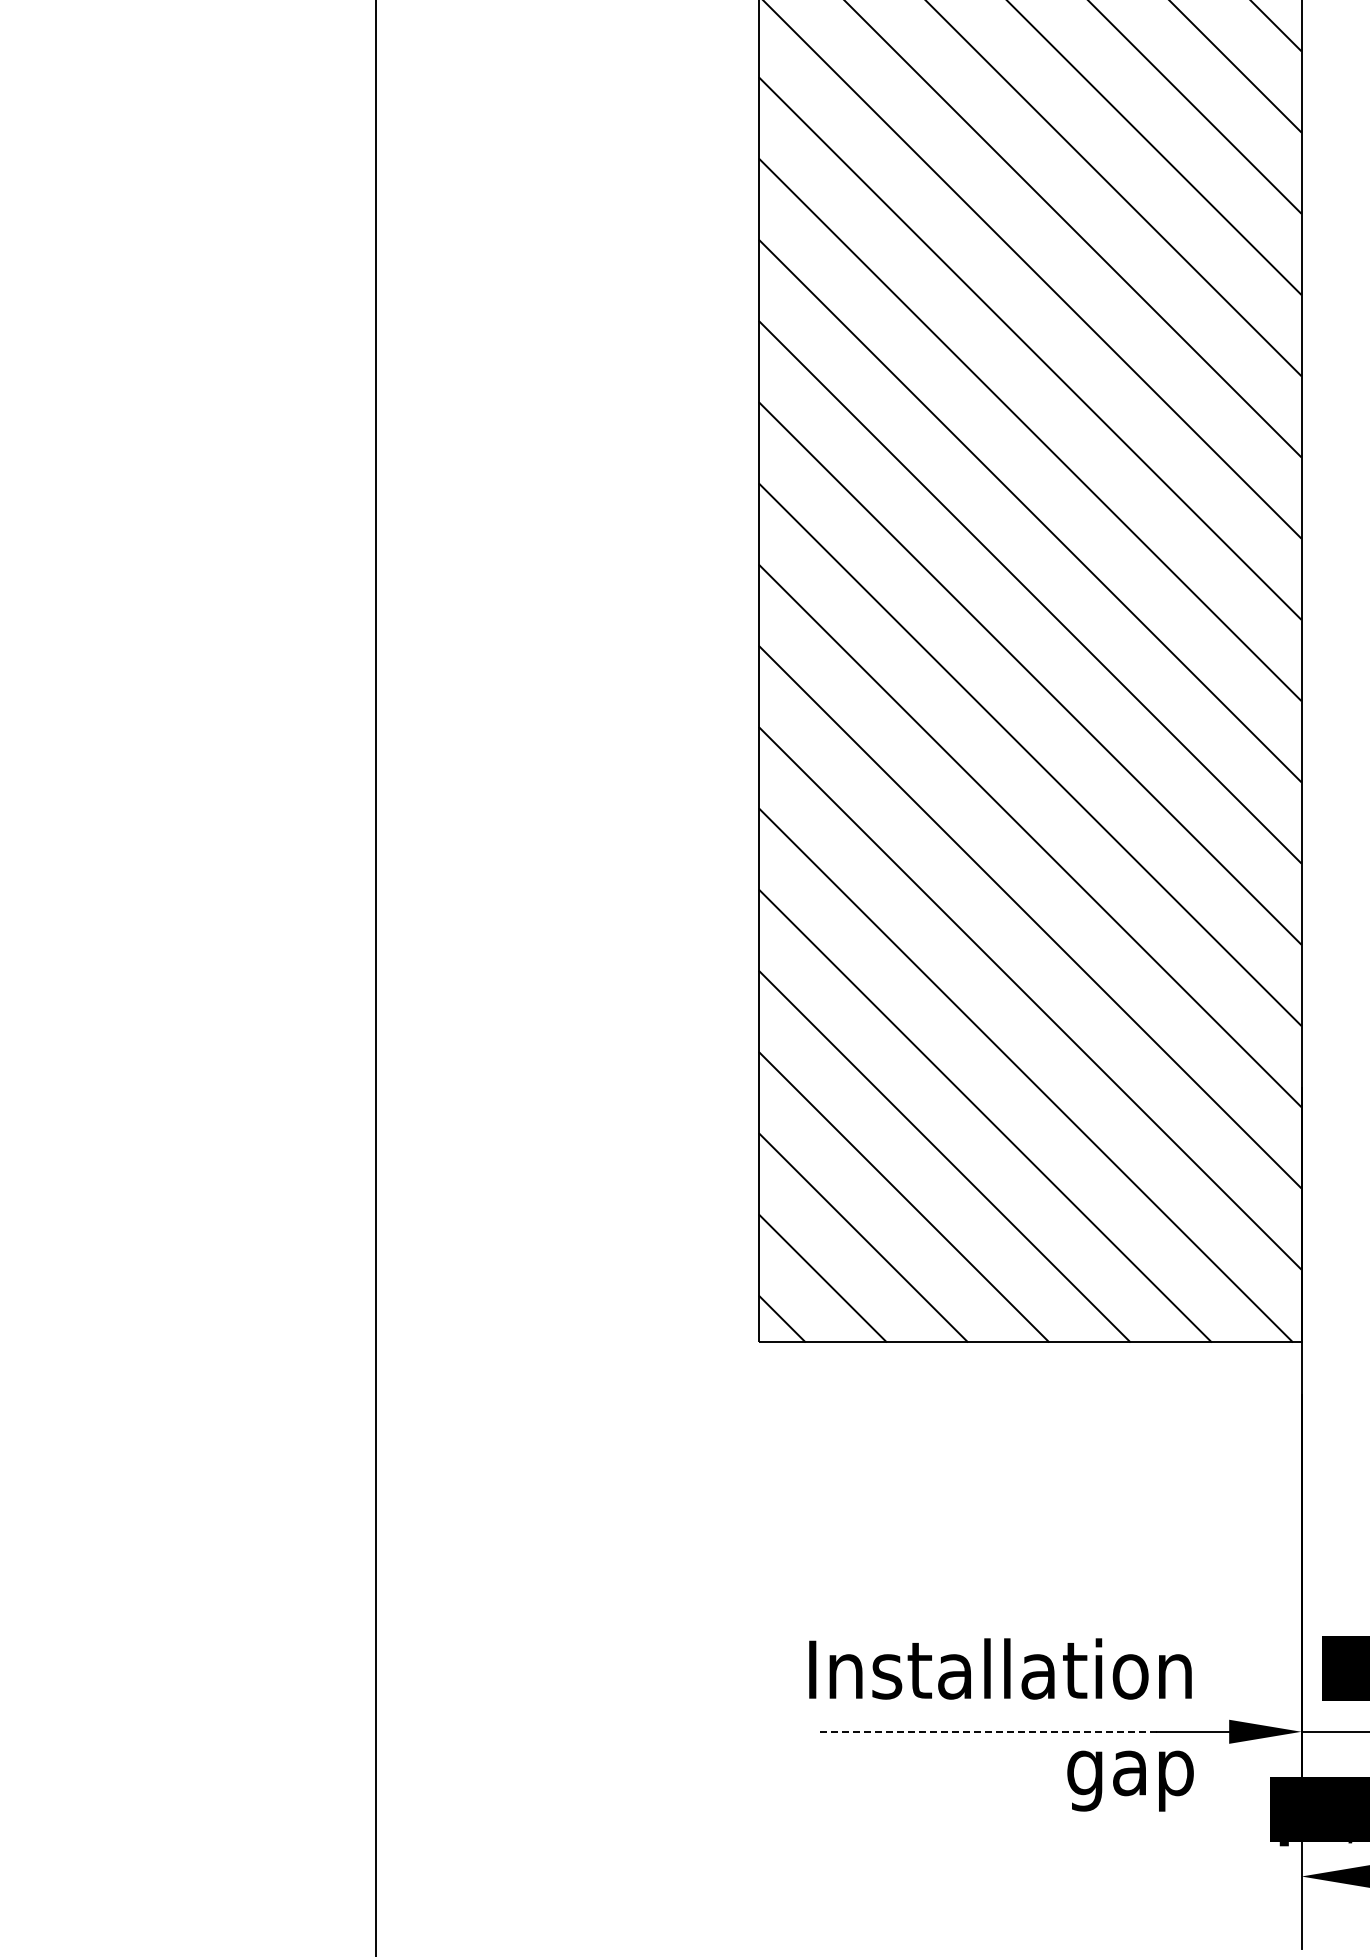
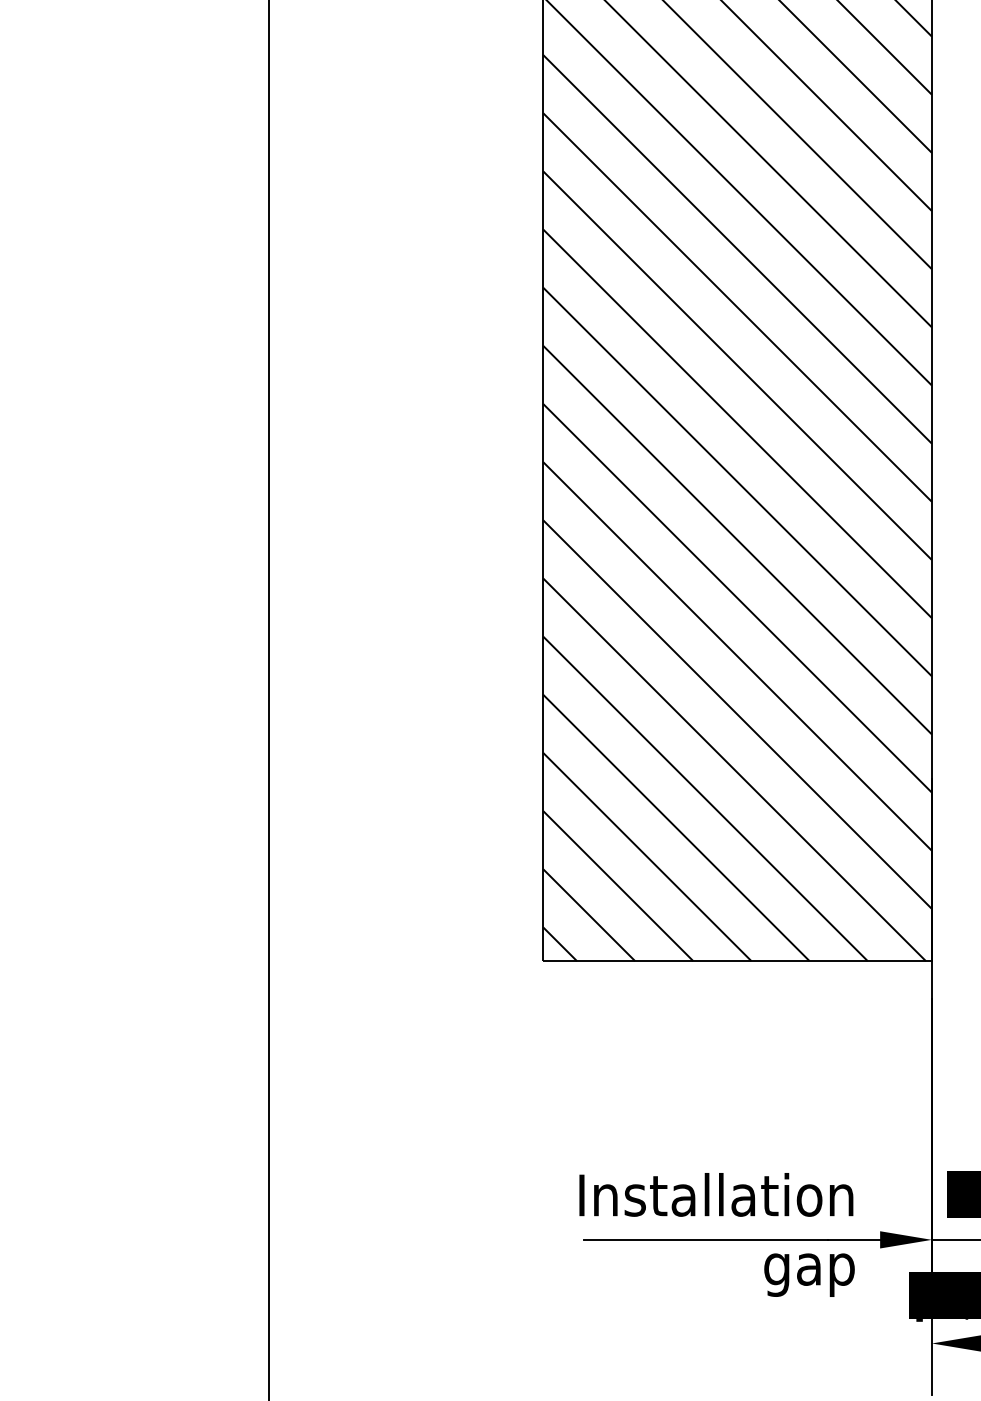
line: (986, 1731) -> (706, 1239), dashed -> solid

